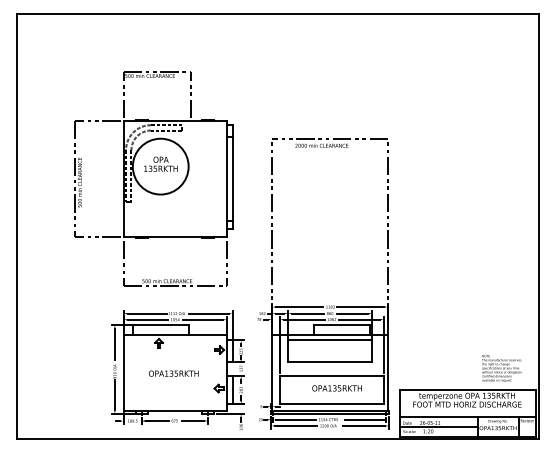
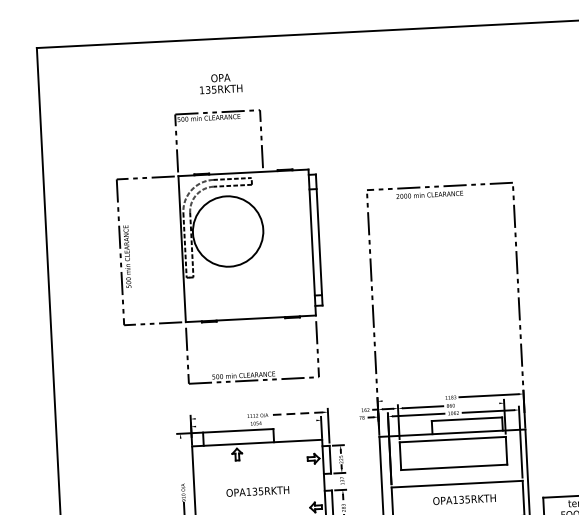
text: (160, 163) -> (220, 82), moved
line: (299, 307) -> (411, 400), removed
line: (147, 313) -> (220, 417), removed
line: (208, 313) -> (297, 413), solid -> dashed
line: (352, 313) -> (479, 404), removed
line: (147, 319) -> (221, 424), removed
line: (202, 319) -> (290, 421), removed
line: (114, 344) -> (181, 458), removed

